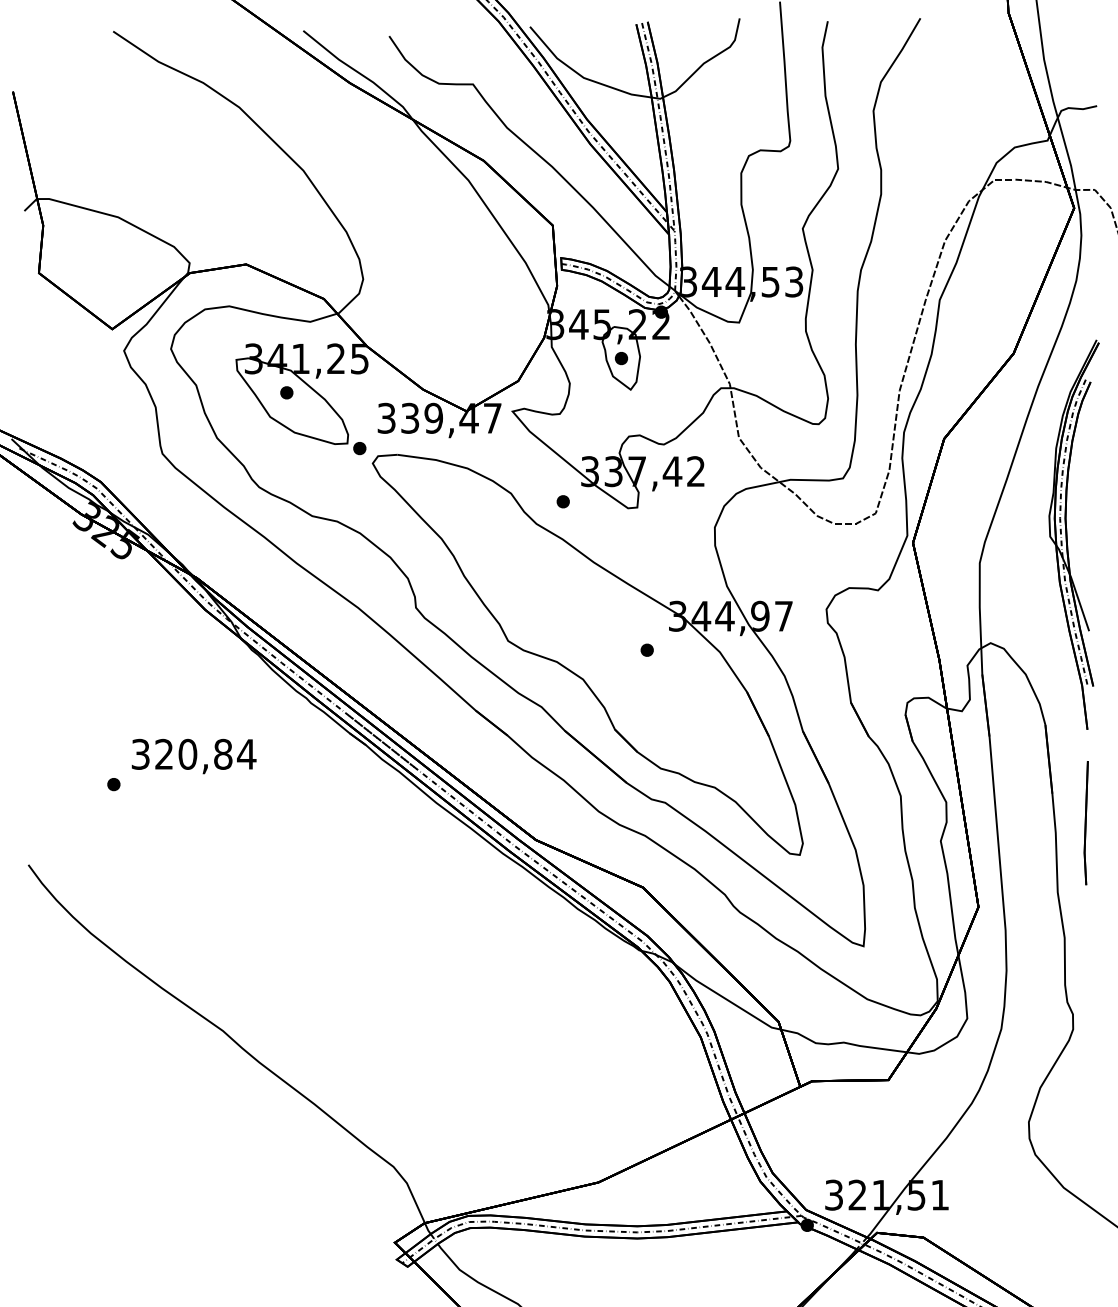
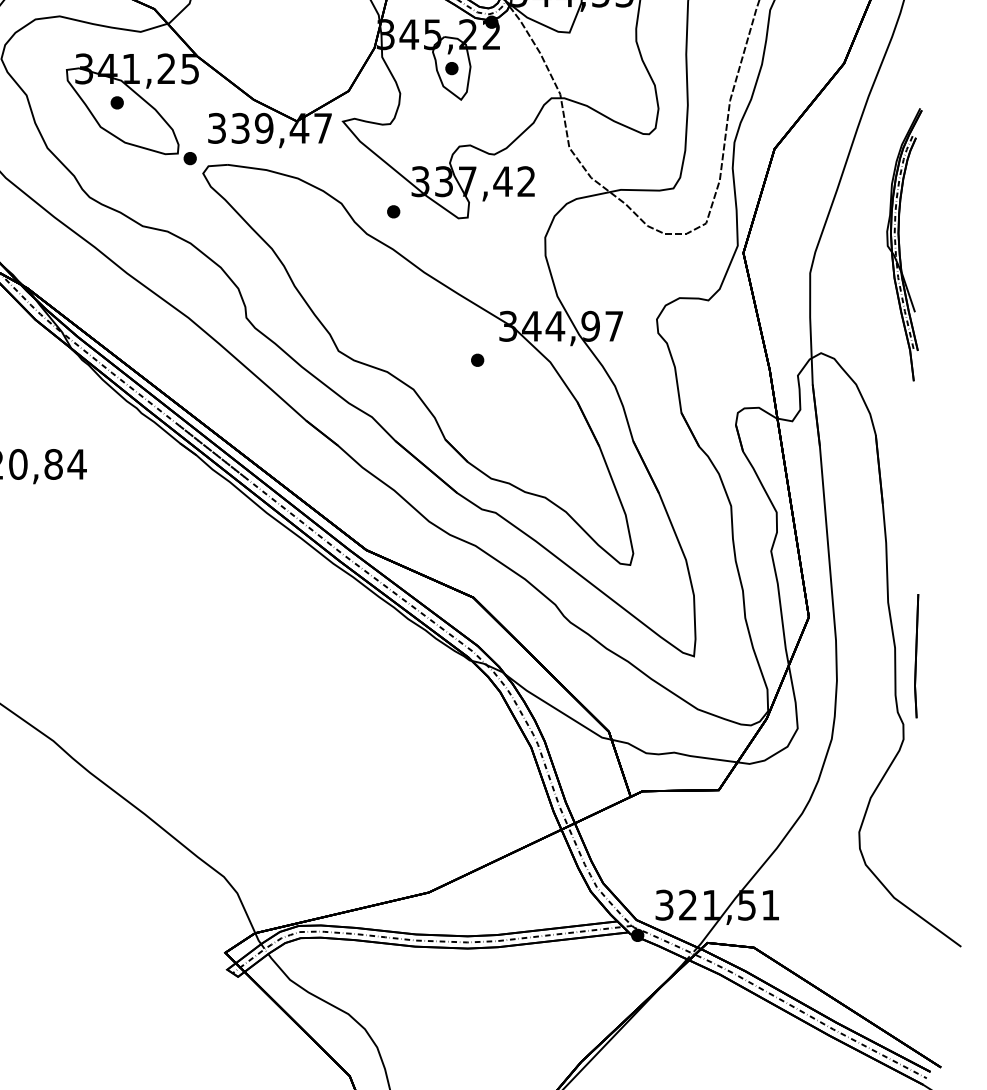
part: (1073, 534) -> (903, 244), size x0.7
part: (1085, 823) -> (915, 656), moved

